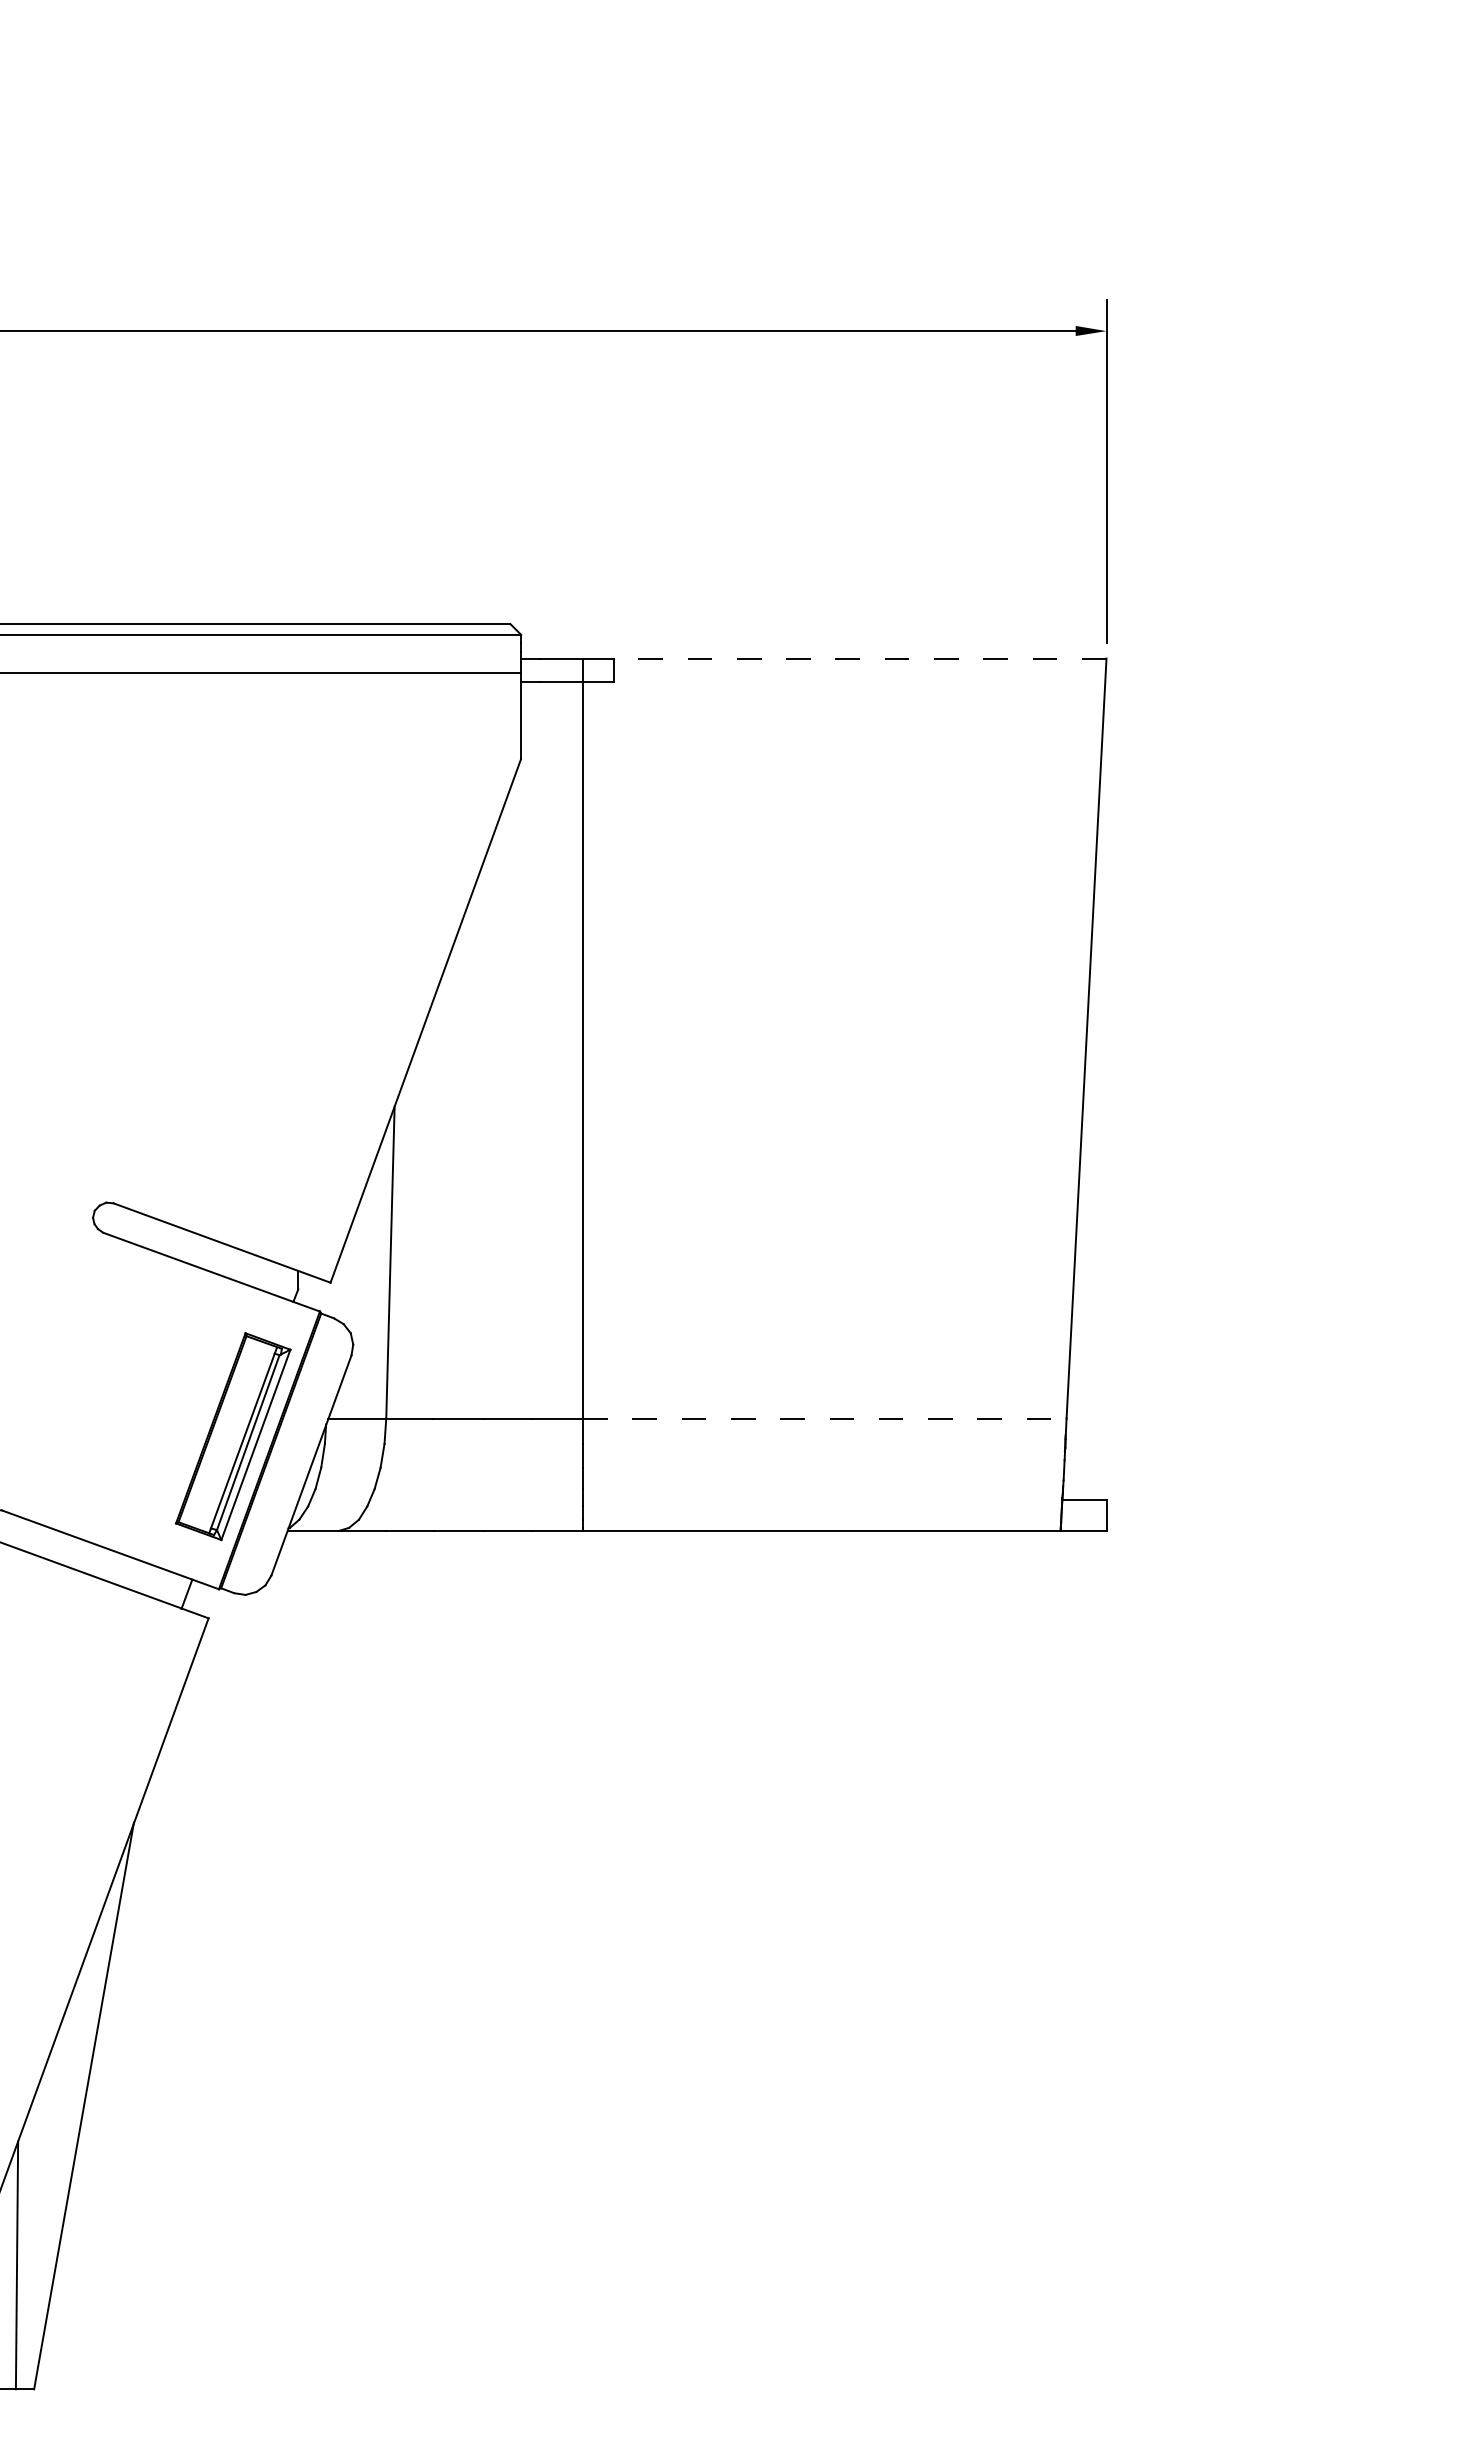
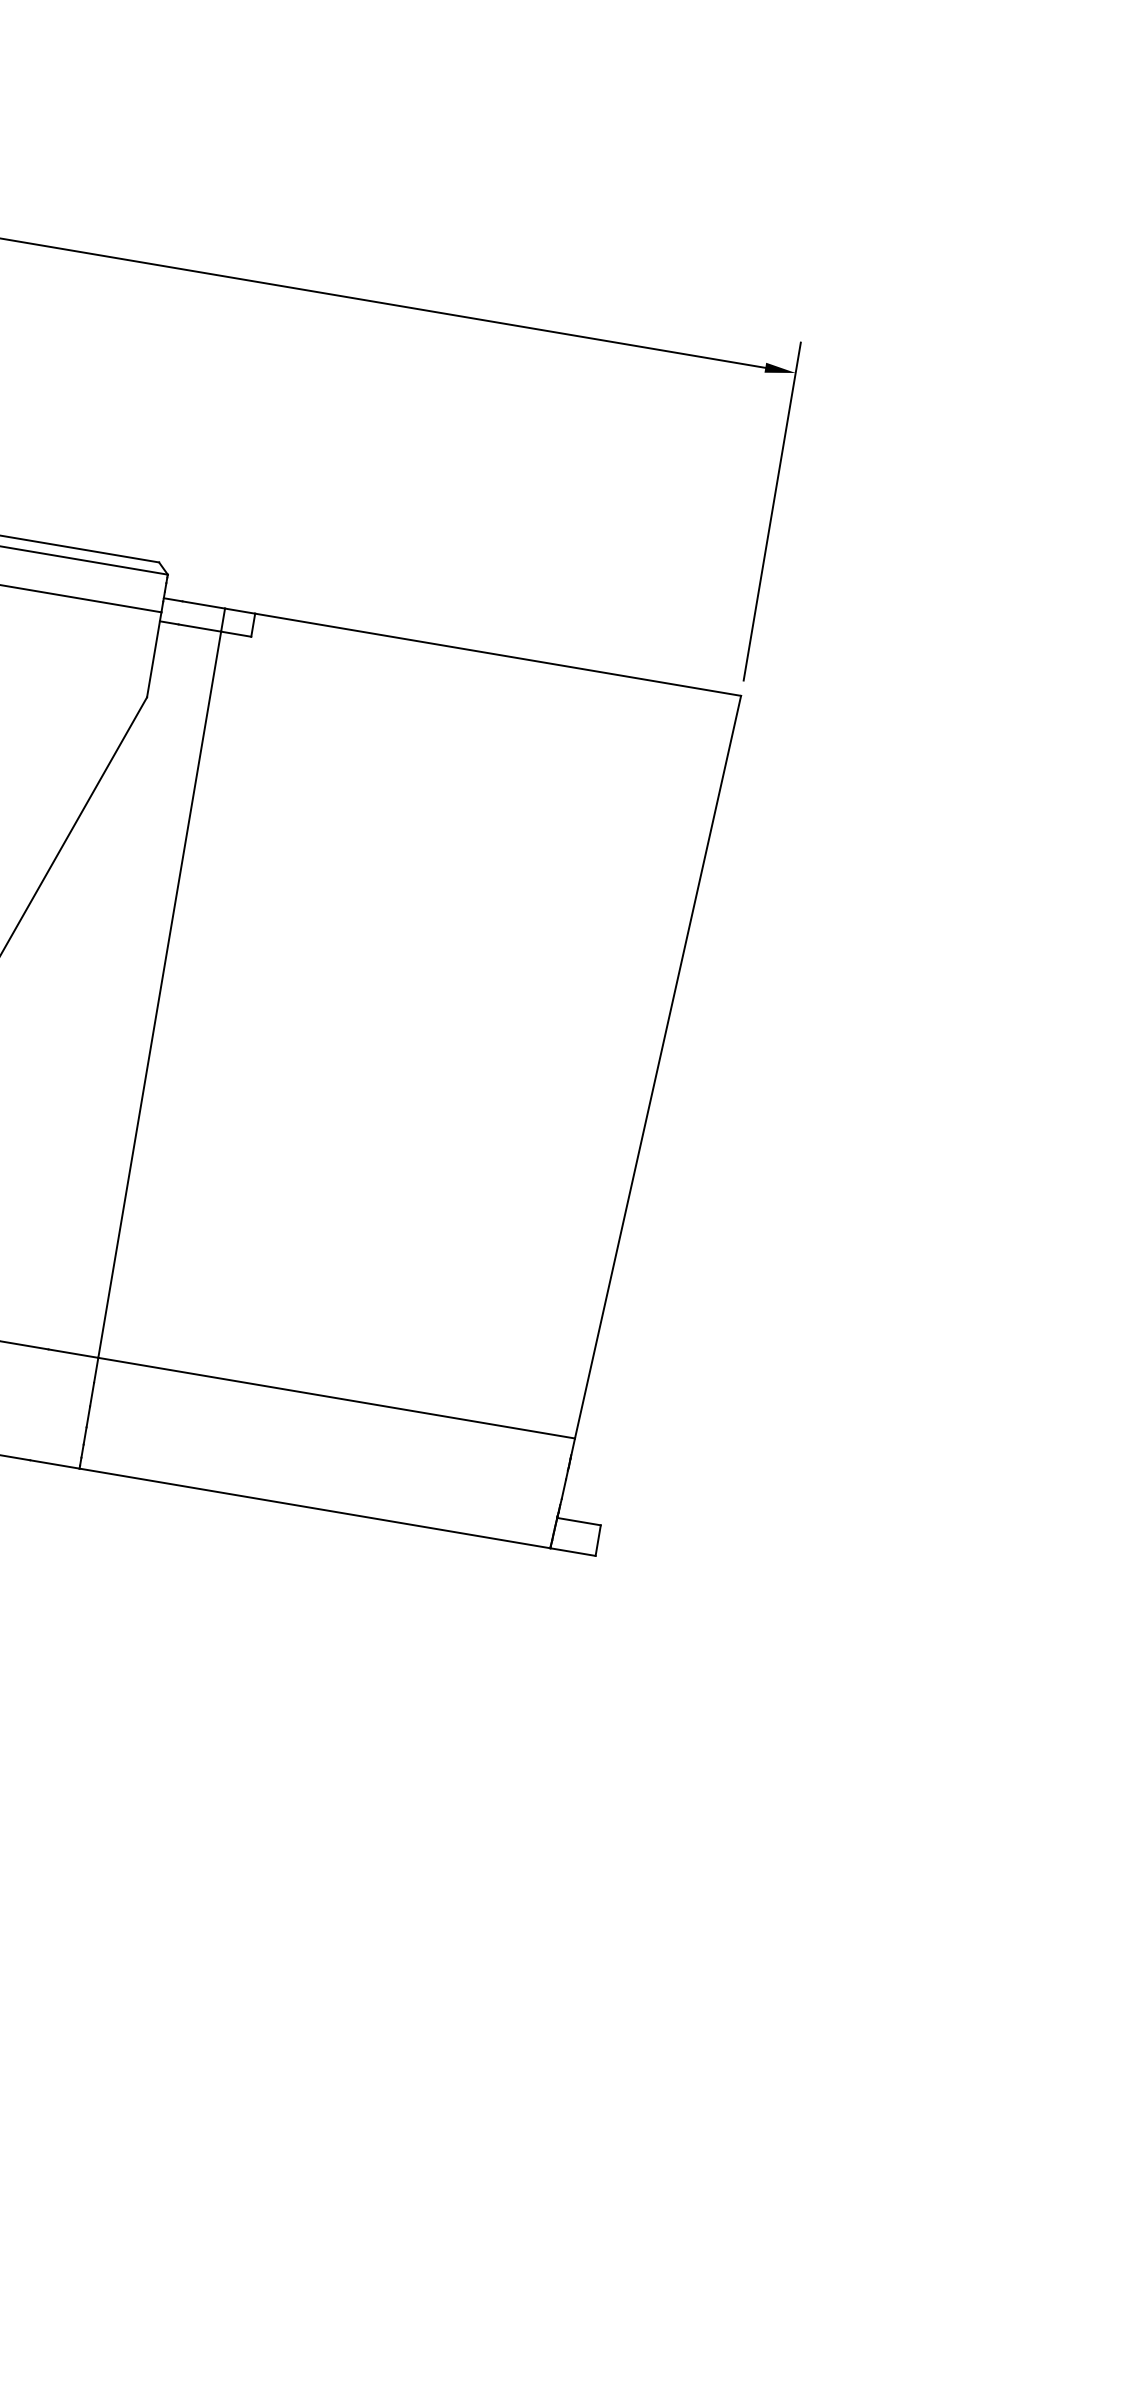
line: (859, 658) -> (497, 654), dashed -> solid
line: (824, 1418) -> (336, 1398), dashed -> solid

